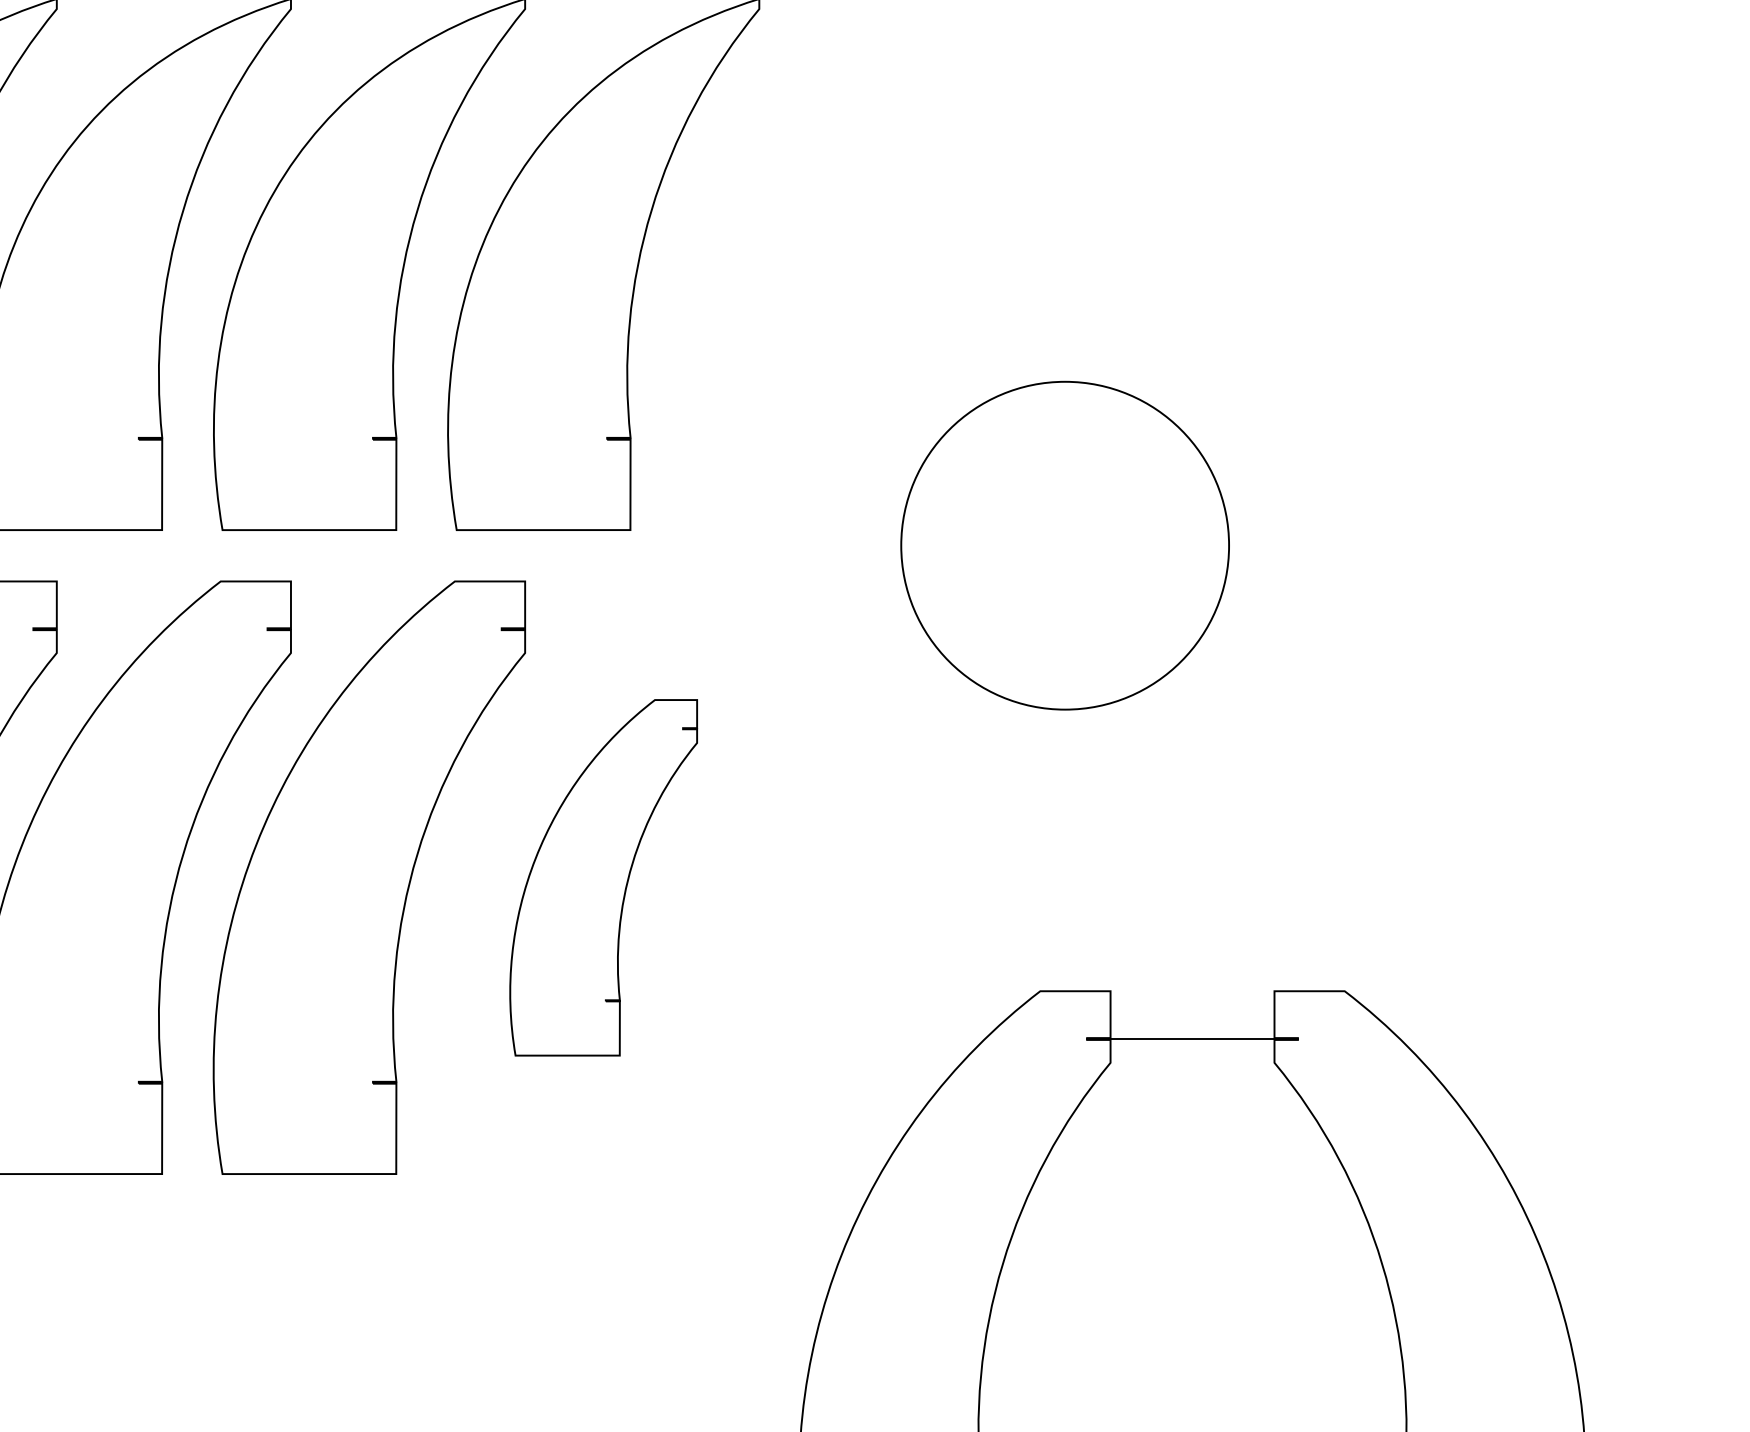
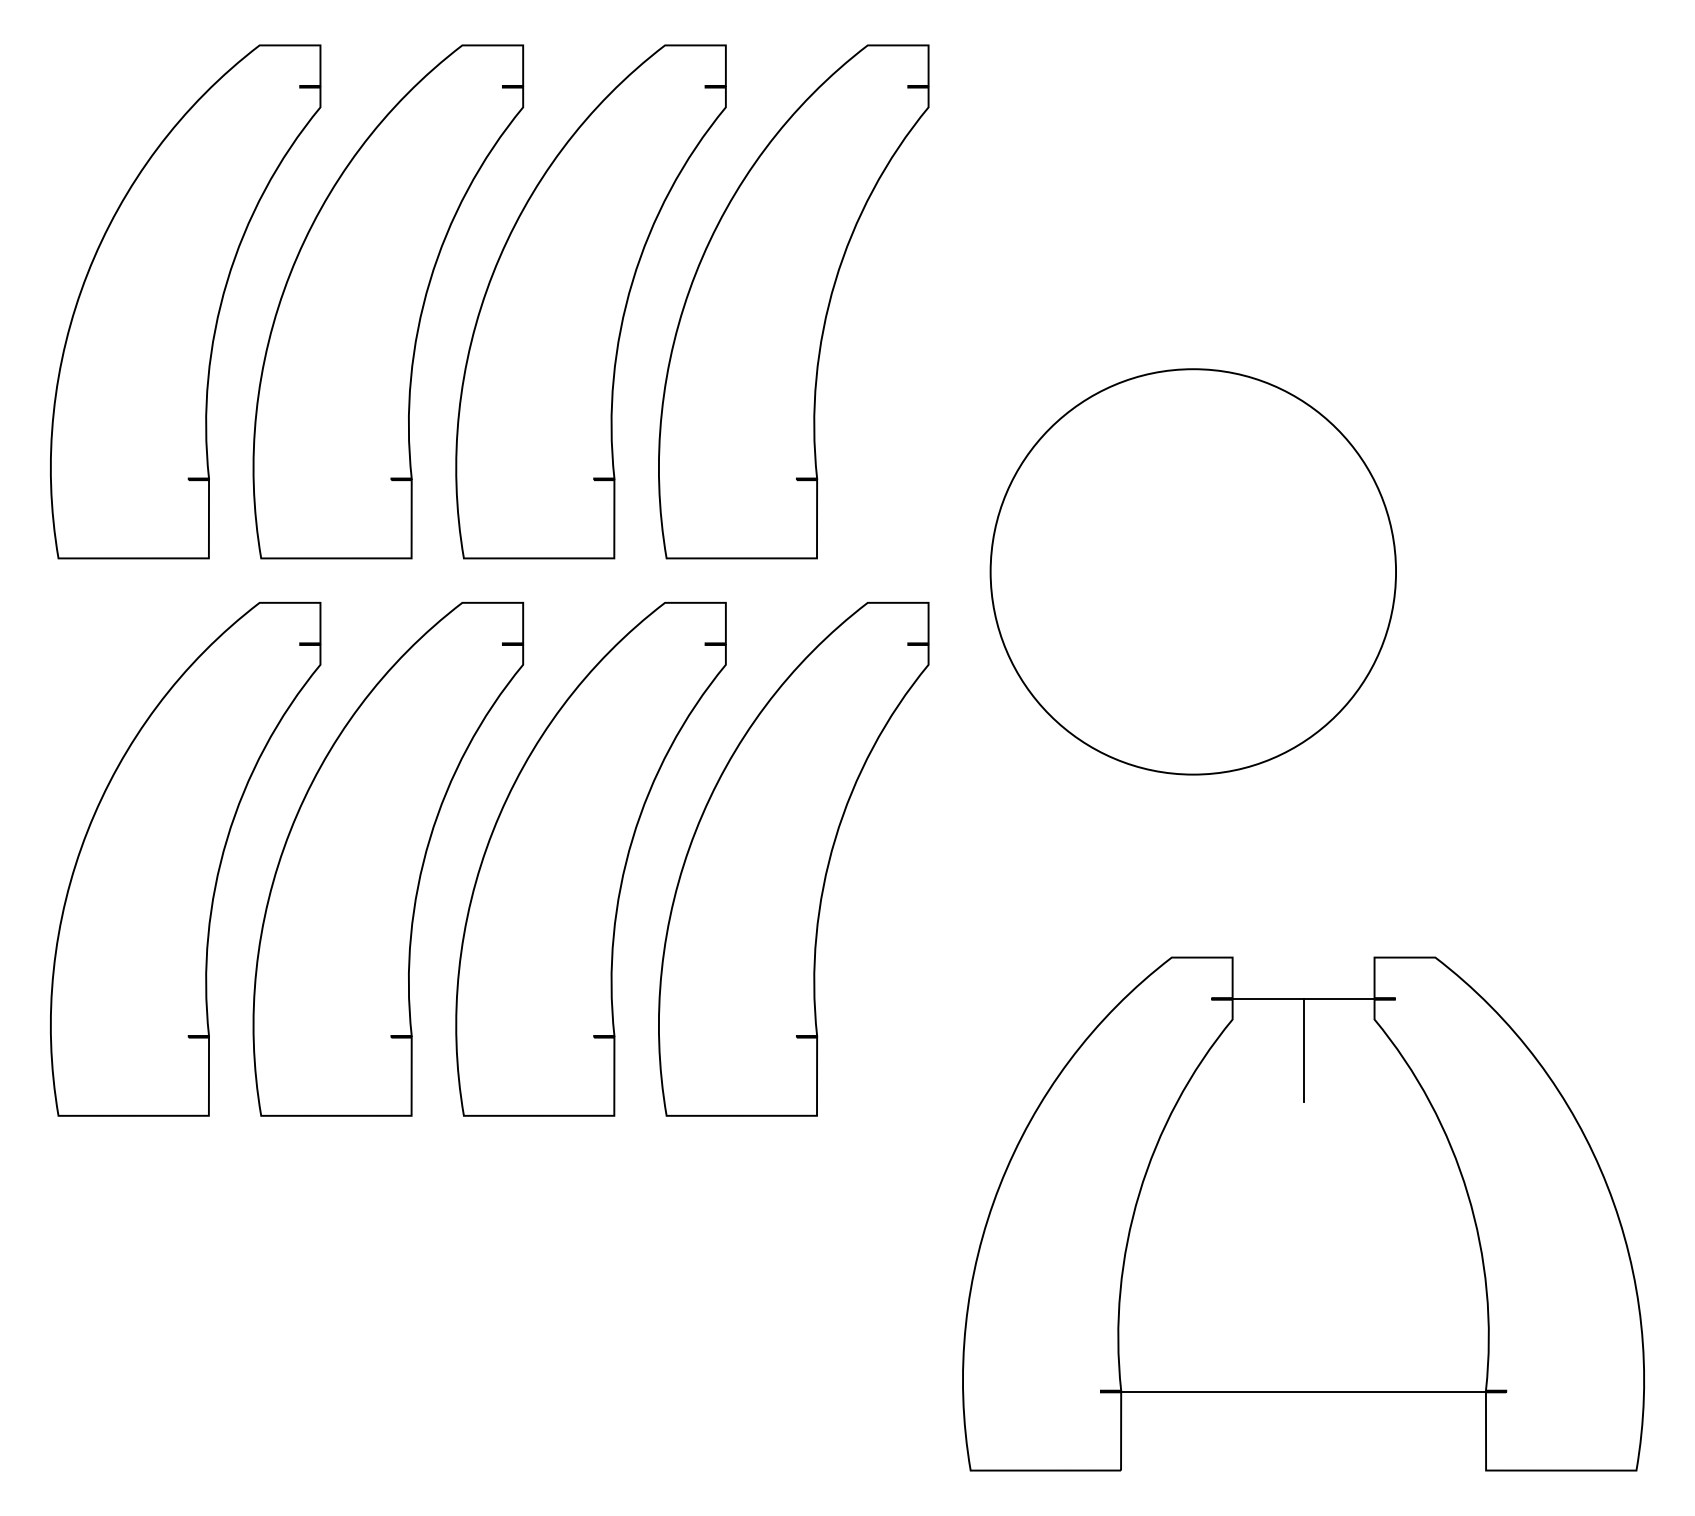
circle: (1065, 545) -> (1193, 571), size x1.43
part: (603, 877) -> (793, 859), size x1.67
line: (1192, 1097) -> (1303, 1049), added

